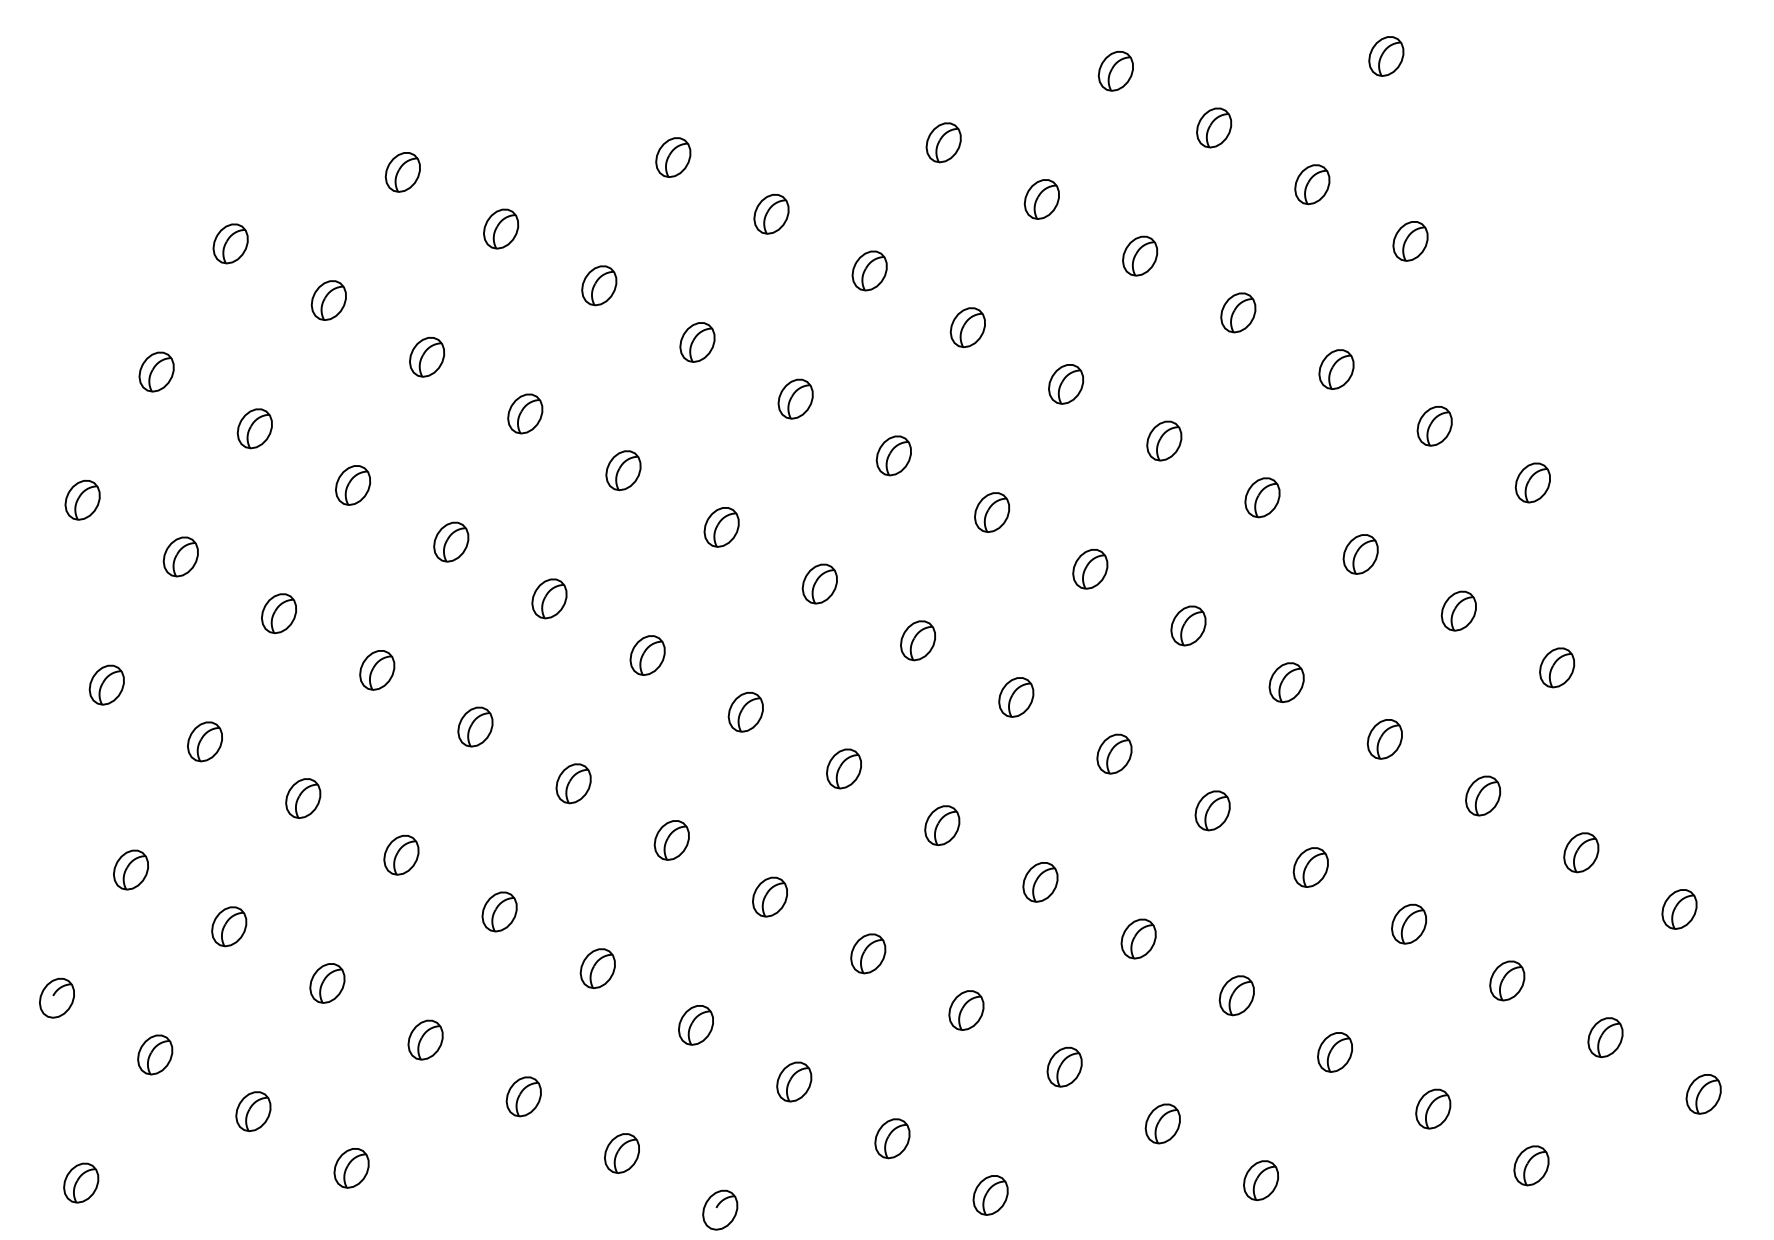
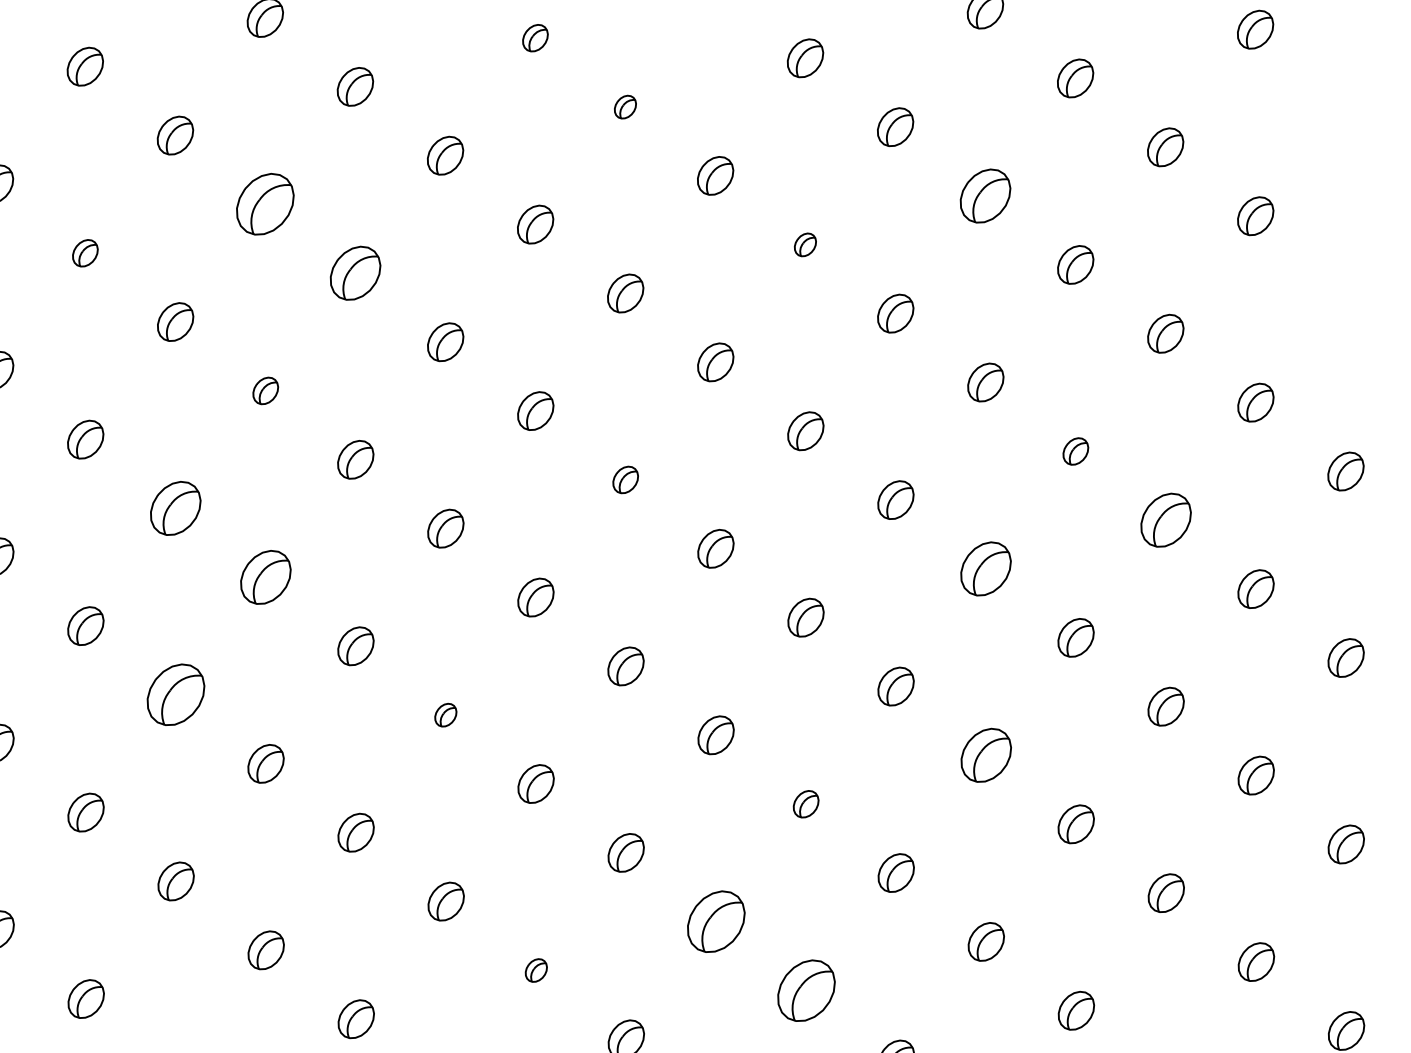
part: (673, 157) -> (535, 38), size x0.7
part: (771, 214) -> (625, 107), size x0.6
part: (1140, 255) -> (986, 195), size x1.4
part: (967, 327) -> (805, 244), size x0.6
part: (427, 357) -> (265, 204), size x1.6
part: (525, 413) -> (355, 272), size x1.4
part: (254, 428) -> (85, 252), size x0.7
part: (1262, 497) -> (1075, 451), size x0.7
part: (451, 541) -> (265, 390), size x0.7
part: (1360, 554) -> (1165, 520), size x1.4
part: (819, 583) -> (625, 479), size x0.7
part: (1188, 625) -> (985, 568), size x1.4
part: (377, 670) -> (175, 508), size x1.4
part: (475, 726) -> (265, 576), size x1.4
part: (1212, 810) -> (985, 755), size x1.4
part: (671, 840) -> (445, 715), size x0.6
part: (401, 855) -> (175, 695), size x1.6
part: (1040, 882) -> (806, 804), size x0.7
part: (966, 1010) -> (716, 921), size x1.6
part: (1064, 1066) -> (806, 989), size x1.6
part: (794, 1081) -> (536, 970), size x0.6

